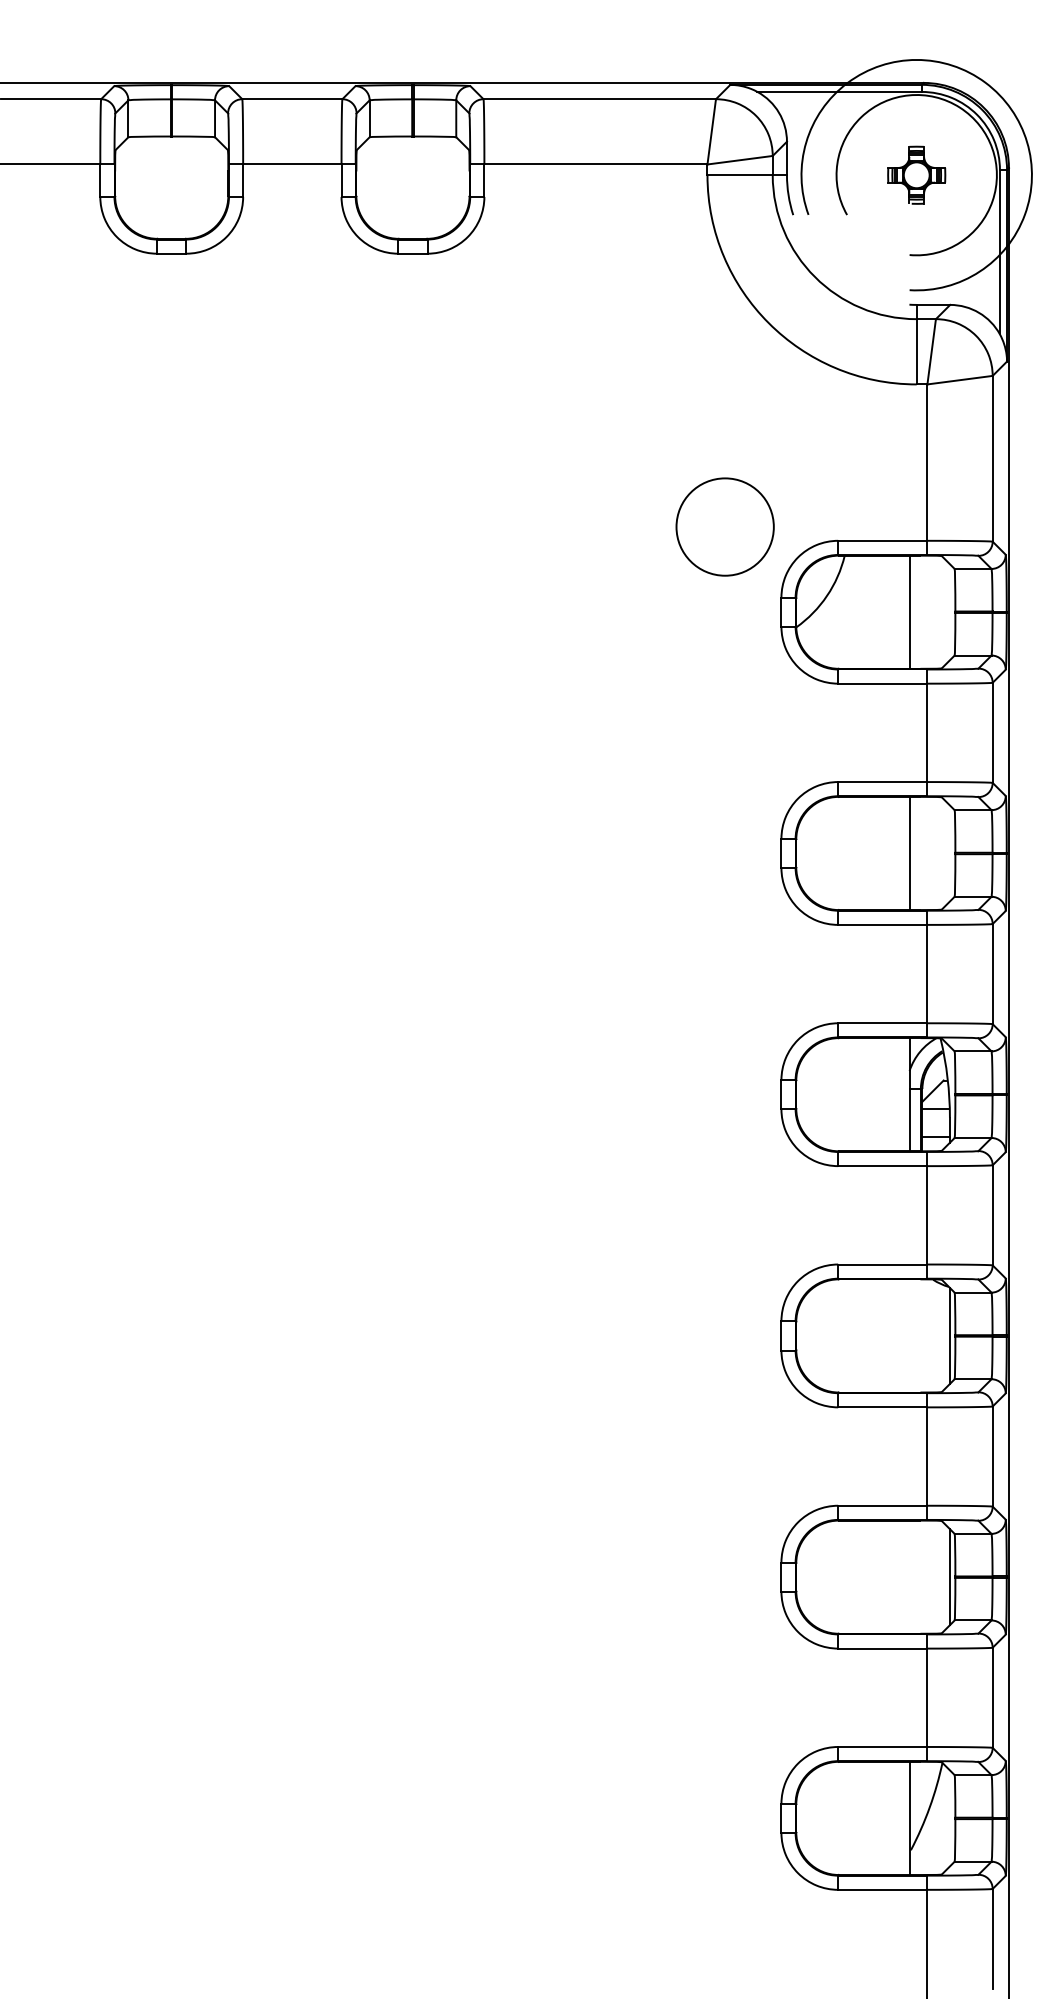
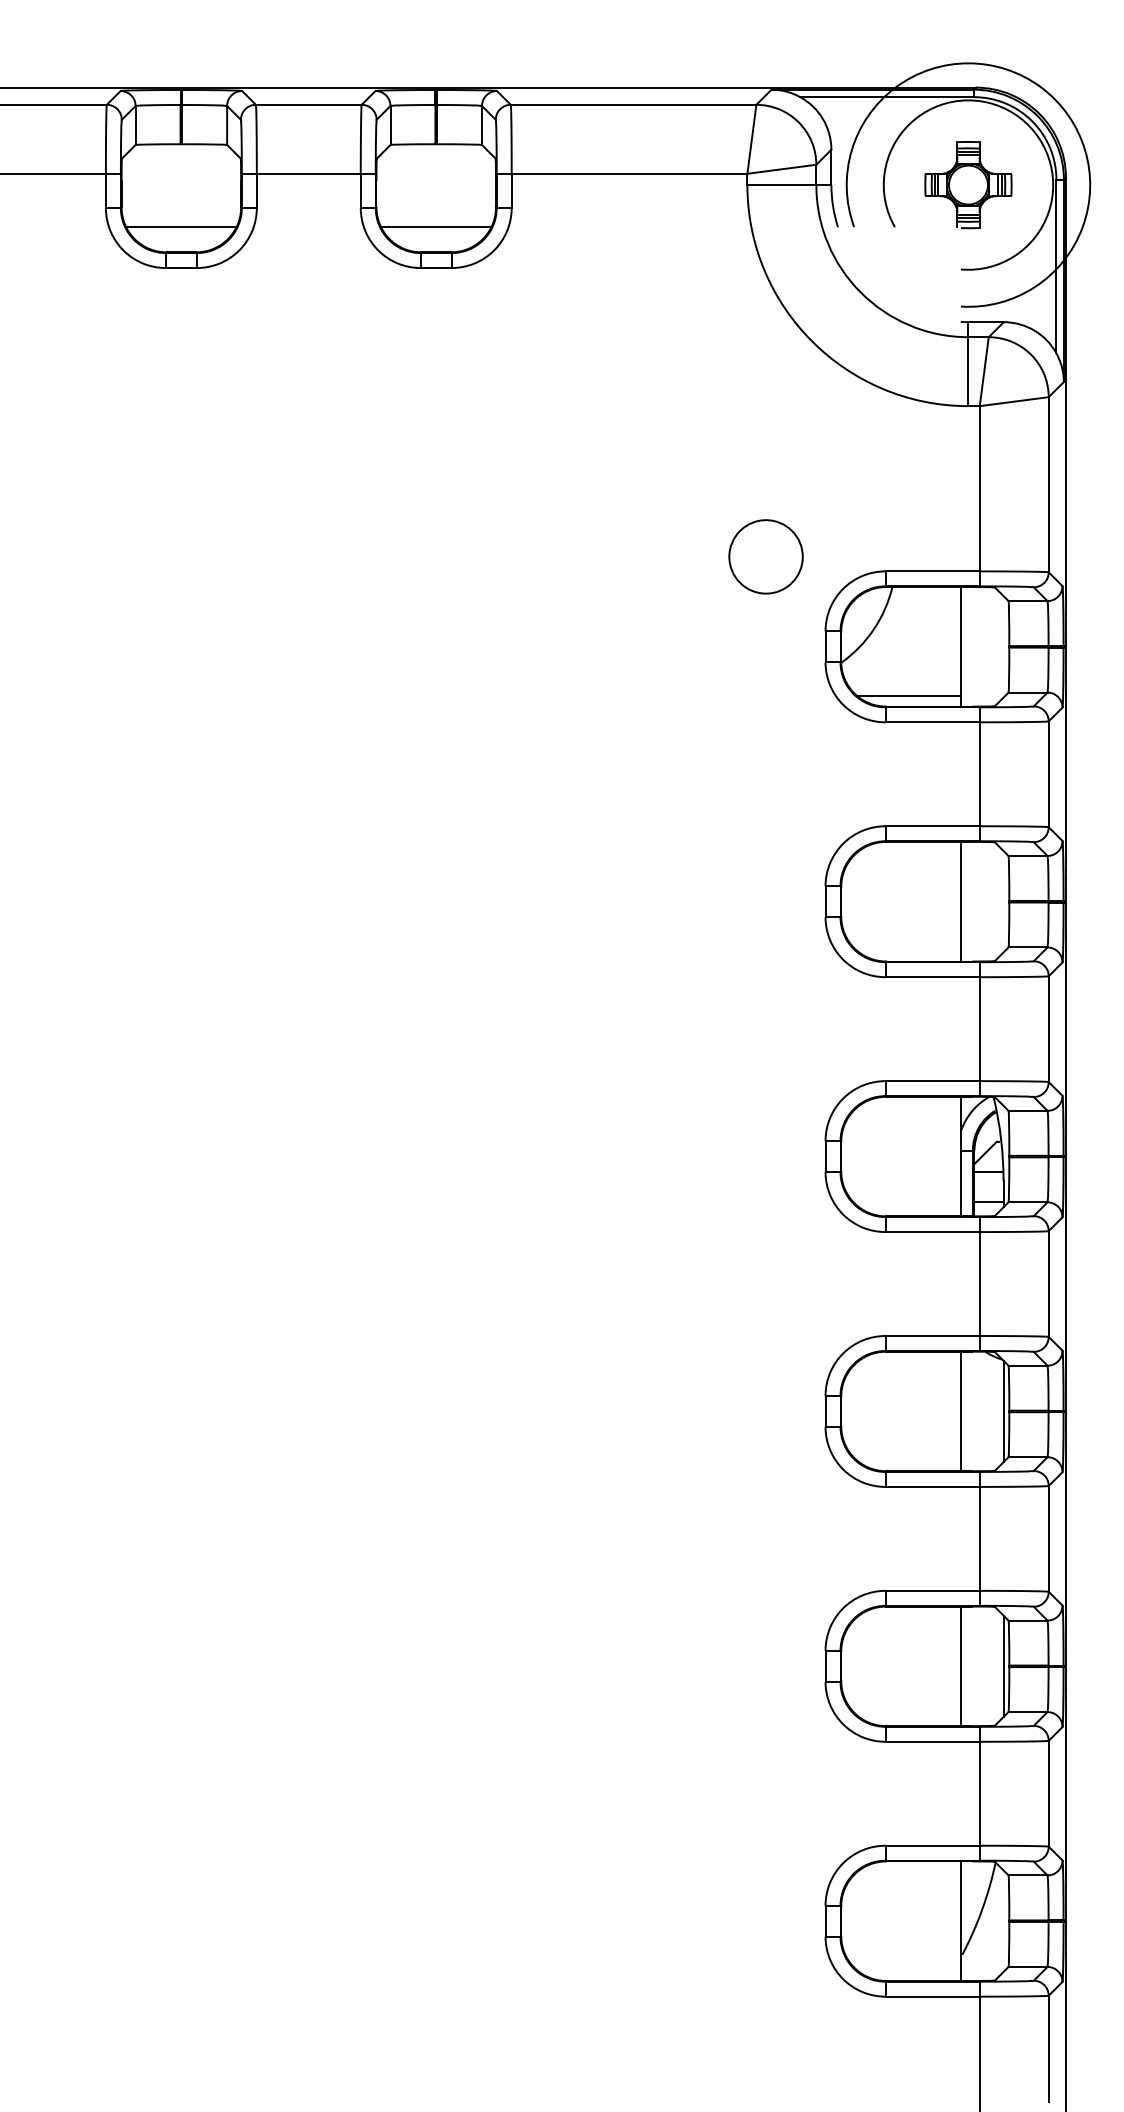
part: (916, 175) -> (968, 185), size x1.43
line: (171, 215) -> (181, 227), added
line: (412, 215) -> (435, 227), added
circle: (724, 526) -> (765, 556), size x0.71
line: (859, 658) -> (908, 695), added
line: (909, 1335) -> (960, 1411), added
line: (909, 1577) -> (960, 1666), added

